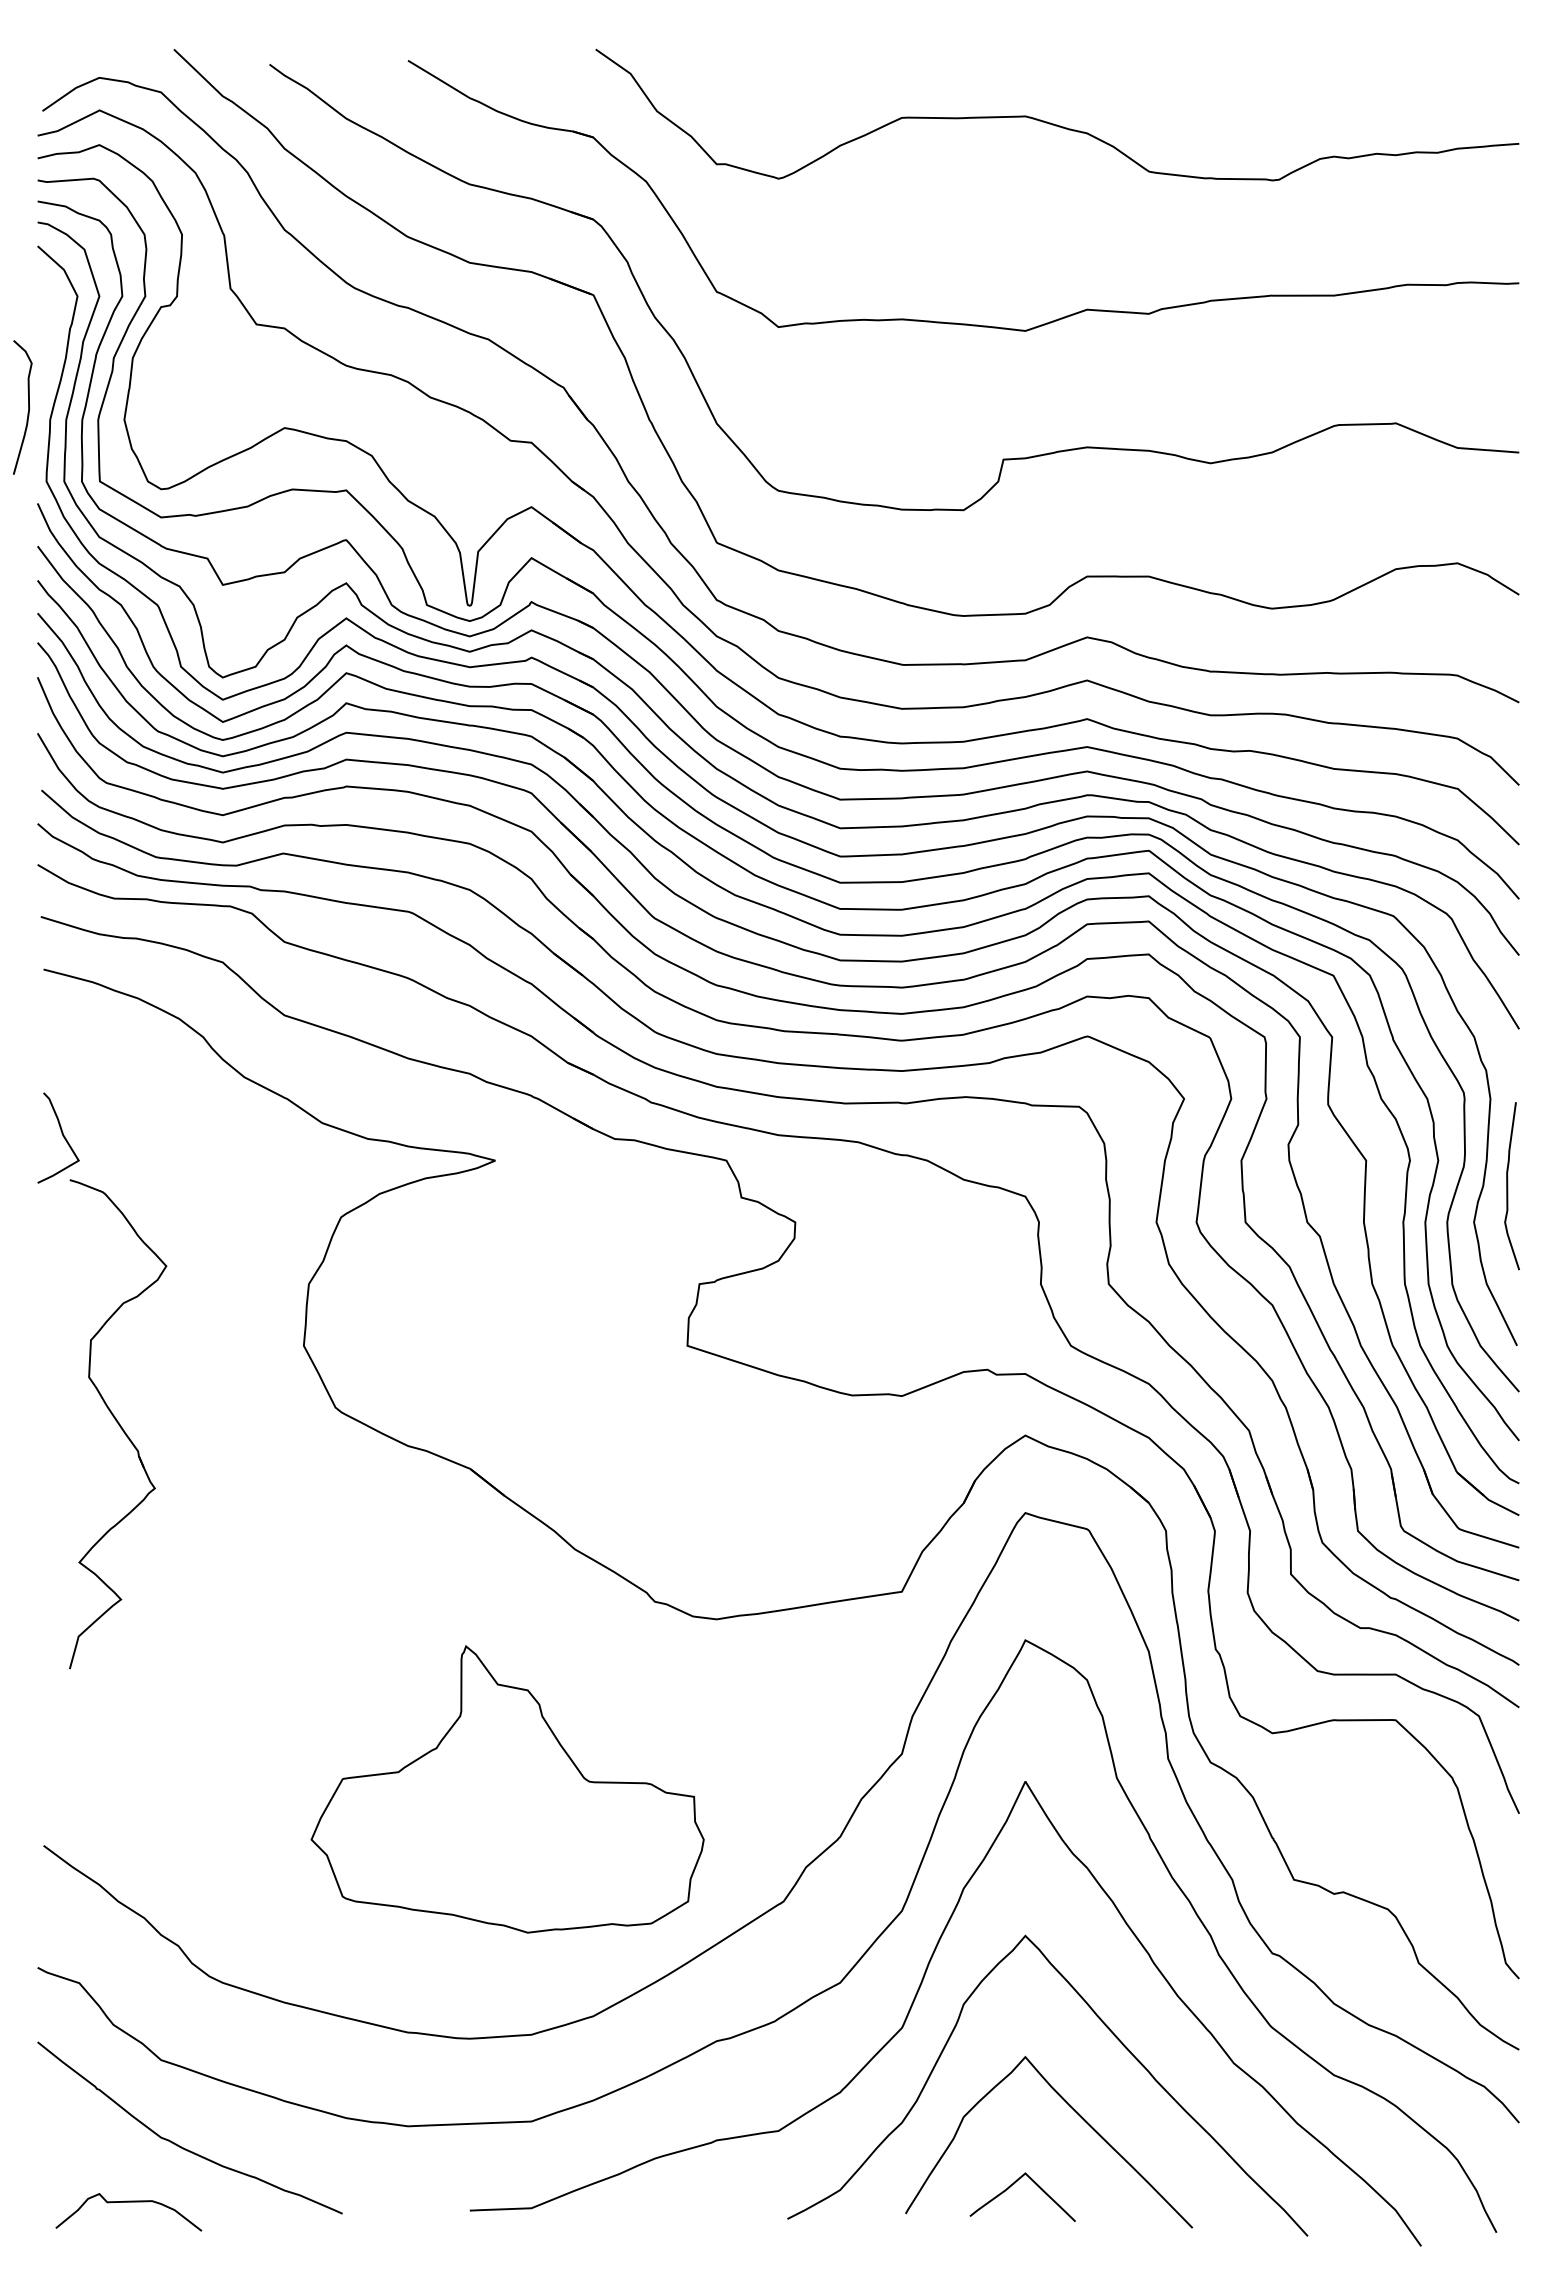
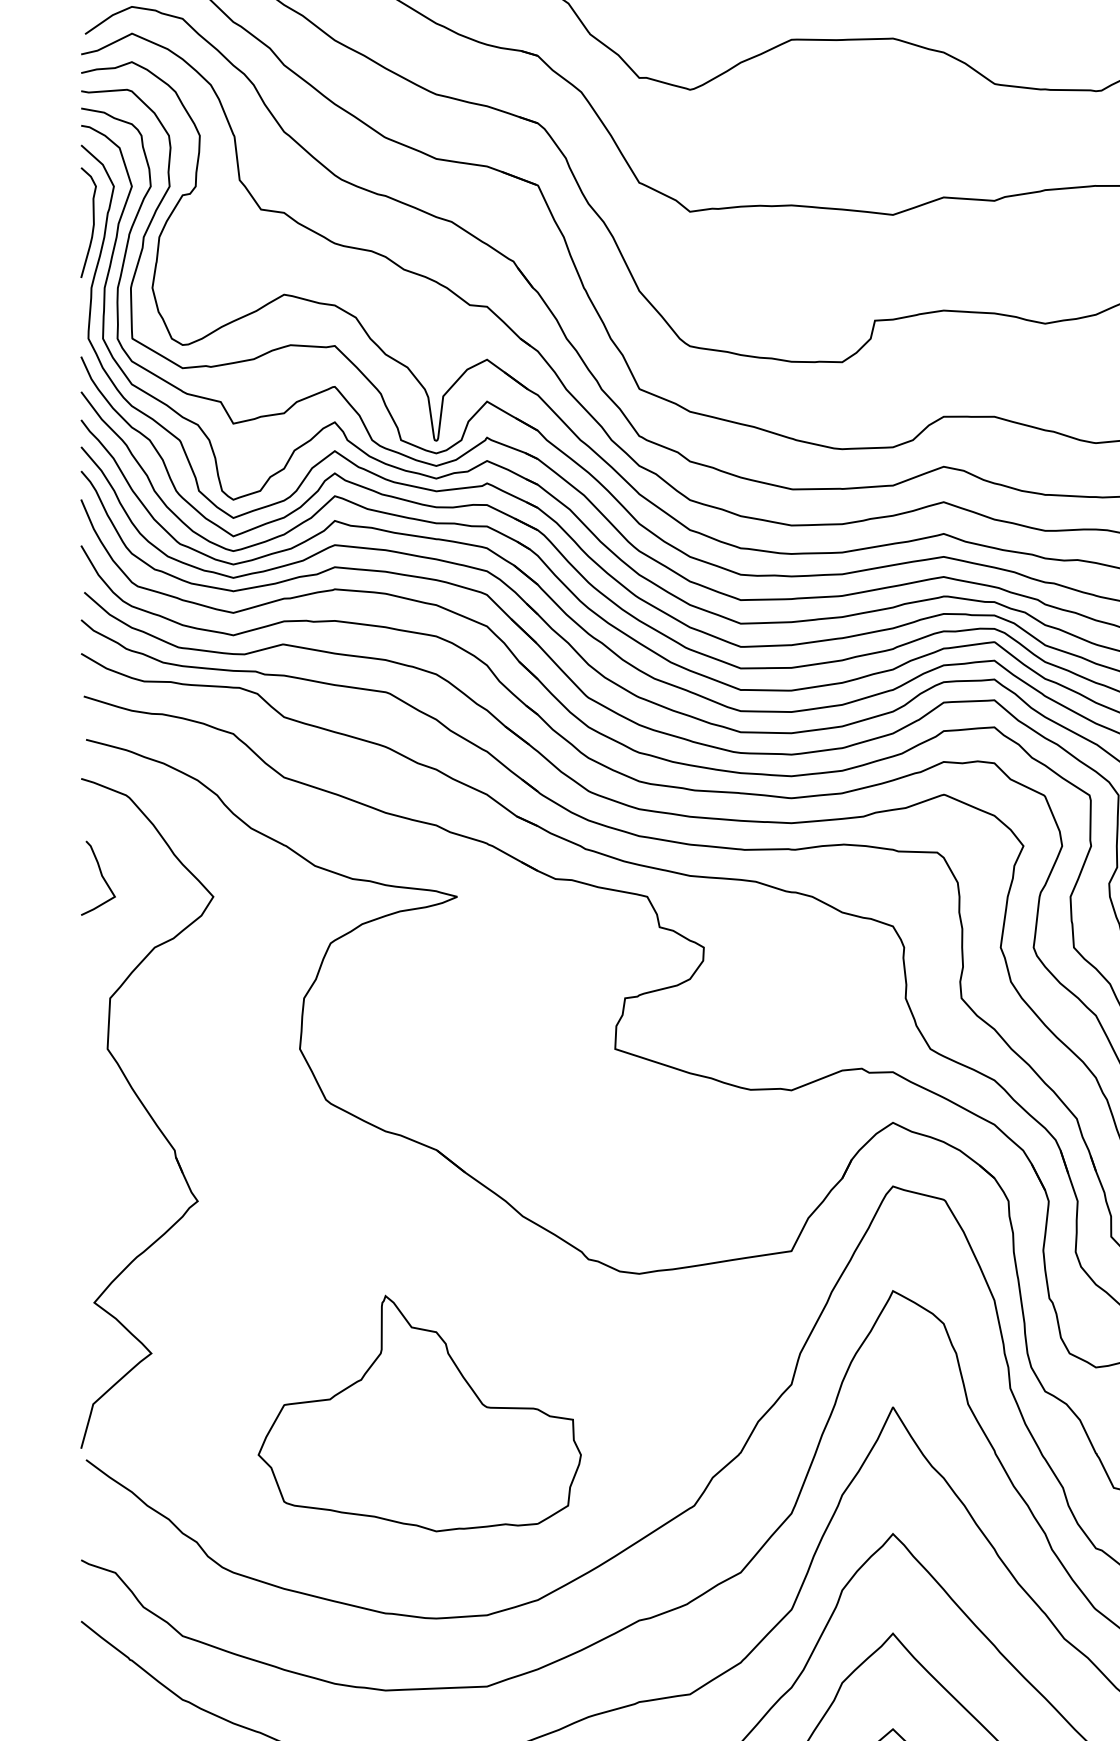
curve: (28, 407) -> (93, 222), moved
part: (117, 1424) -> (146, 1113), size x1.67
part: (507, 1789) -> (419, 1413), moved

